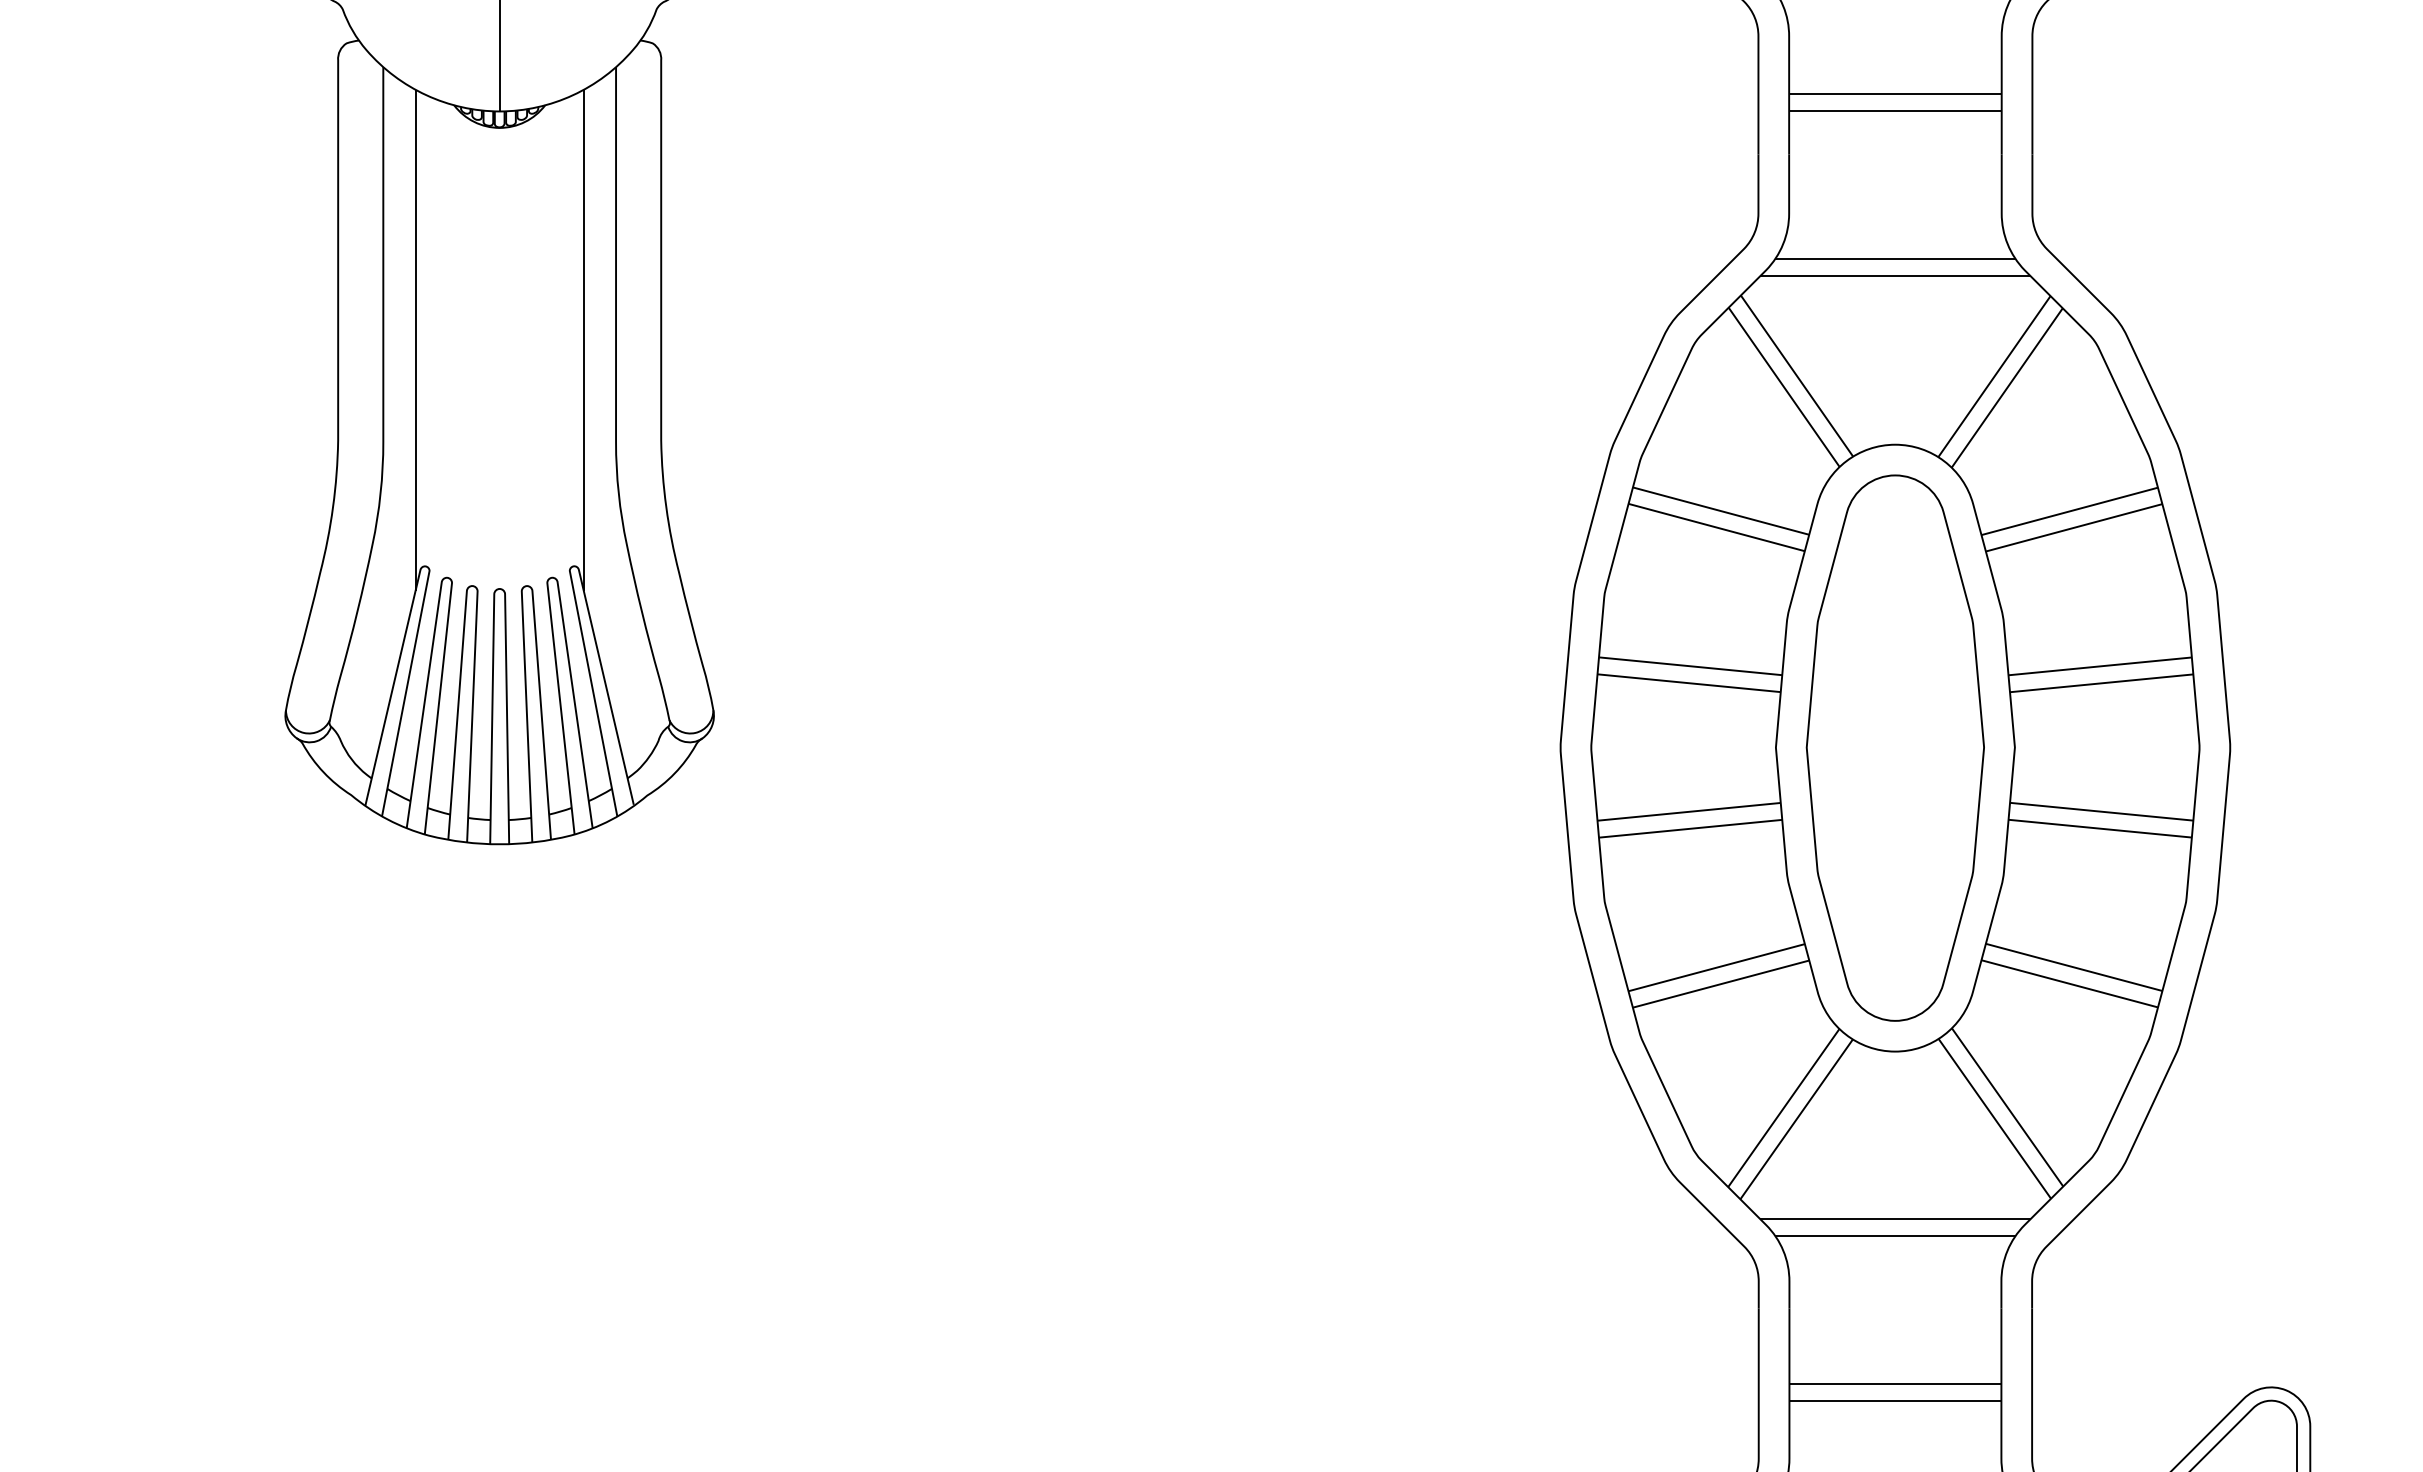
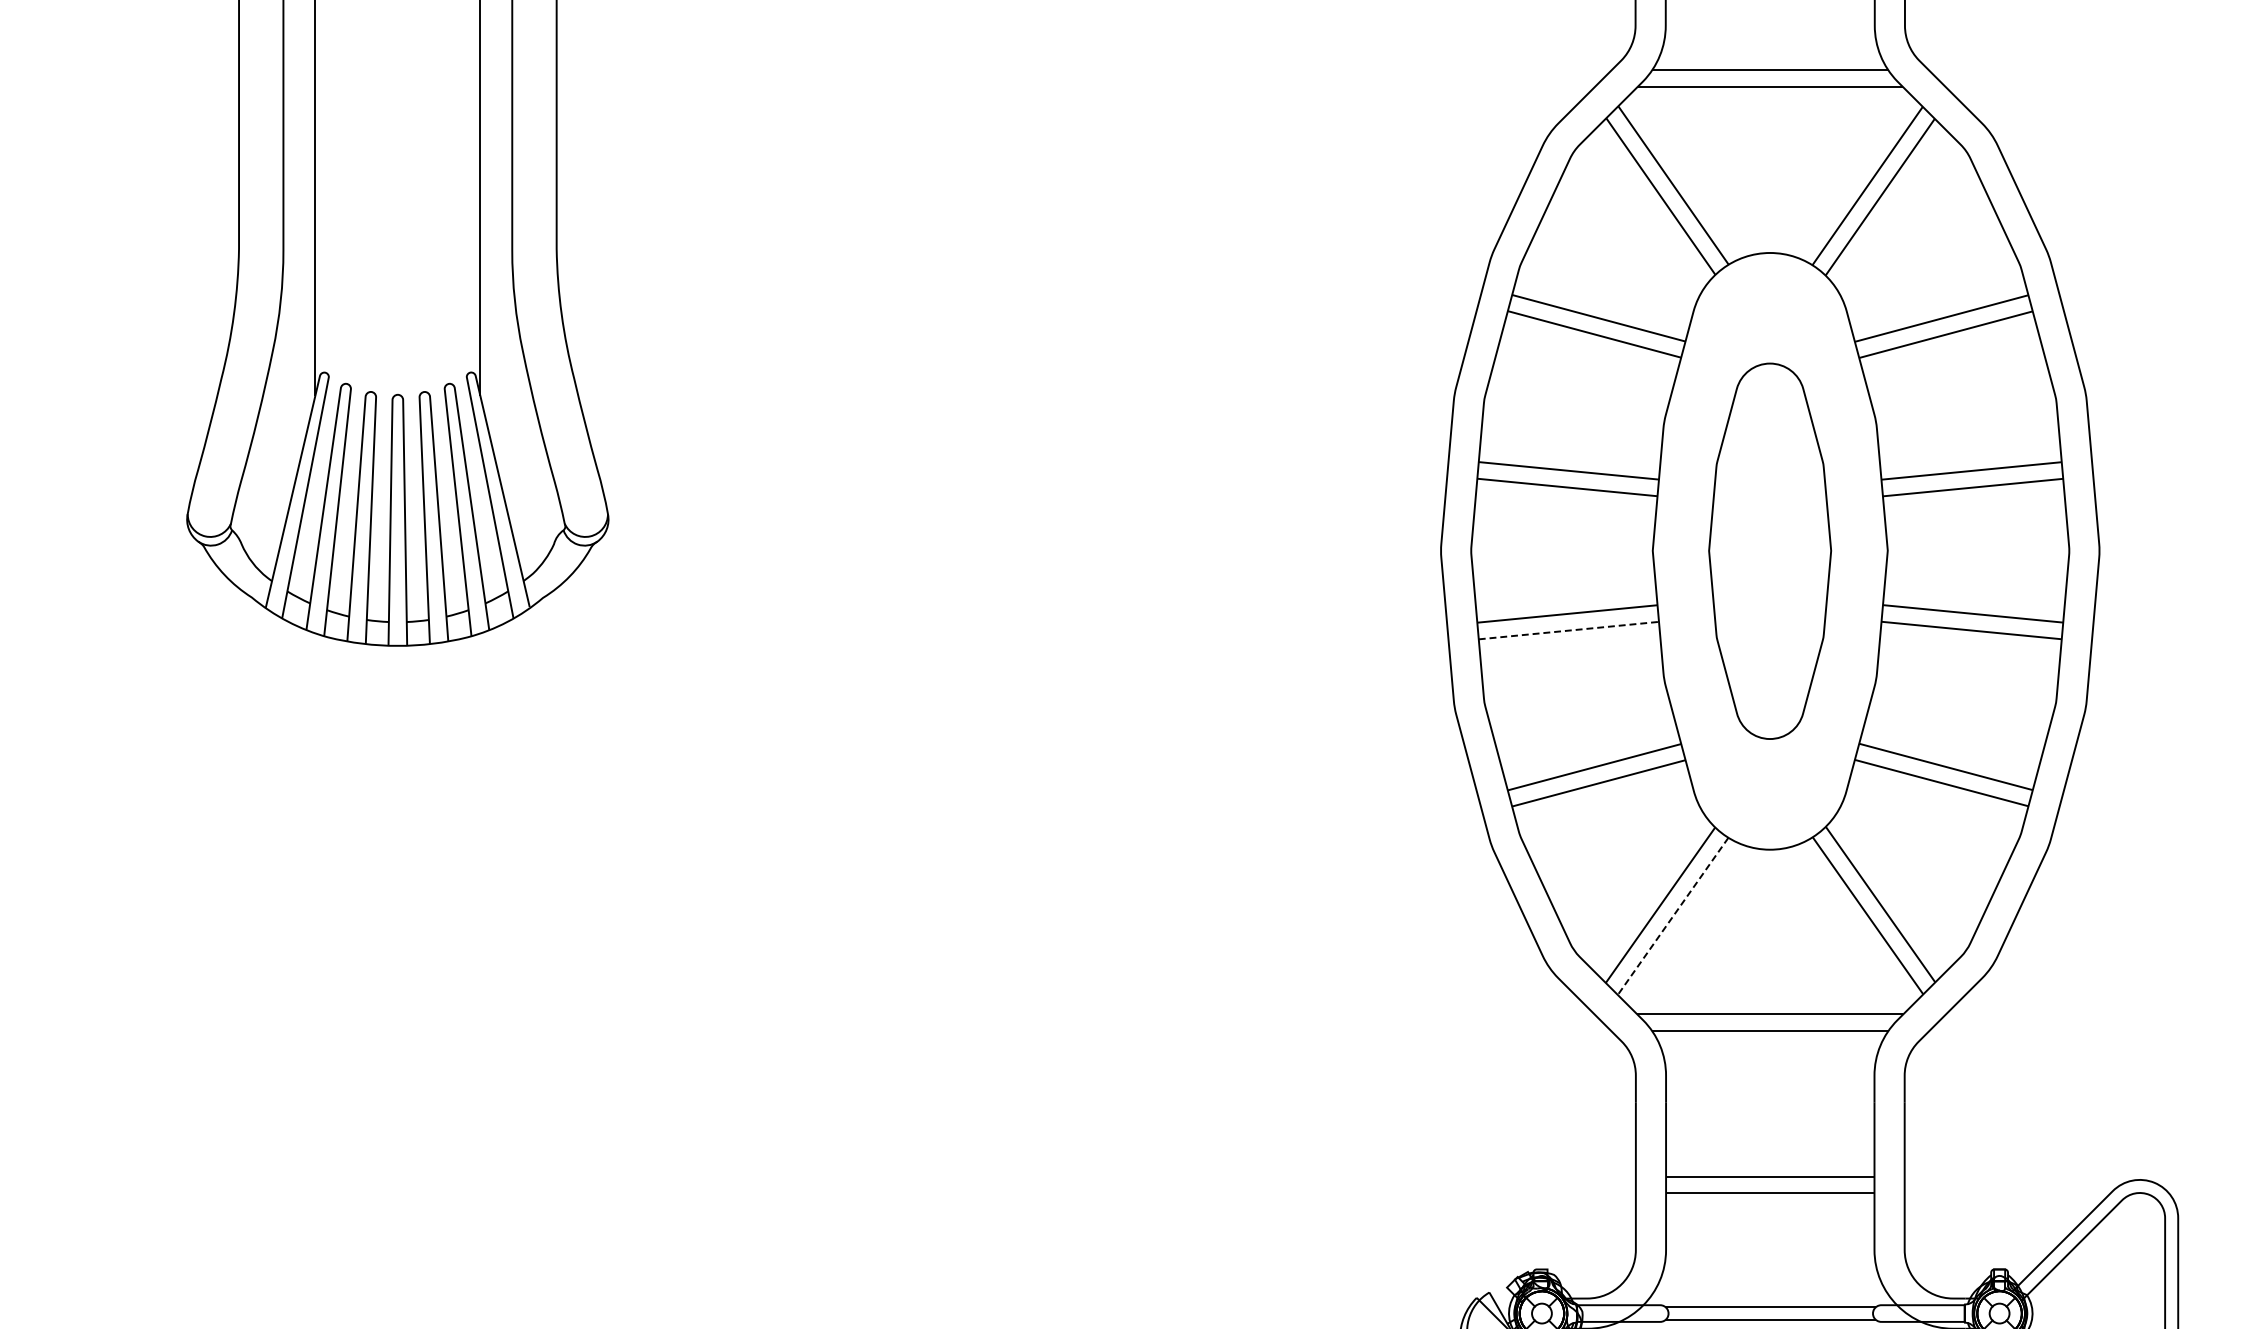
part: (1894, 747) -> (1769, 550), size x0.7
line: (1691, 828) -> (1569, 630), solid -> dashed
line: (1796, 1119) -> (1673, 916), solid -> dashed

